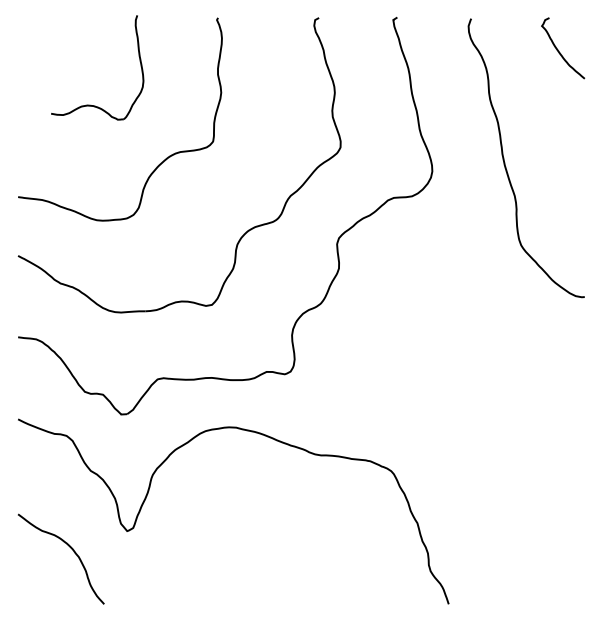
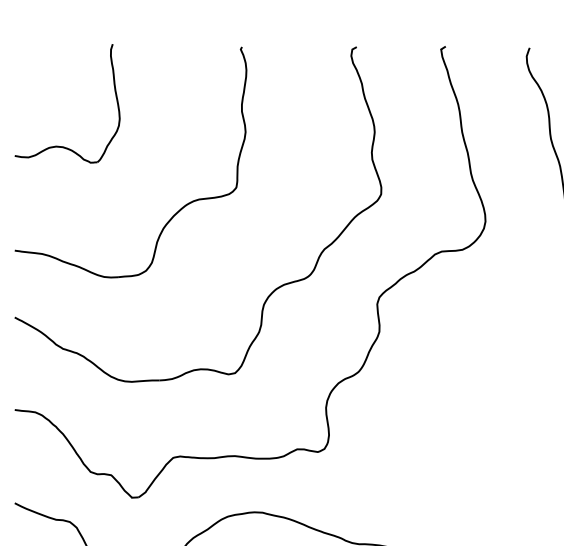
part: (90, 104) -> (59, 145), moved

